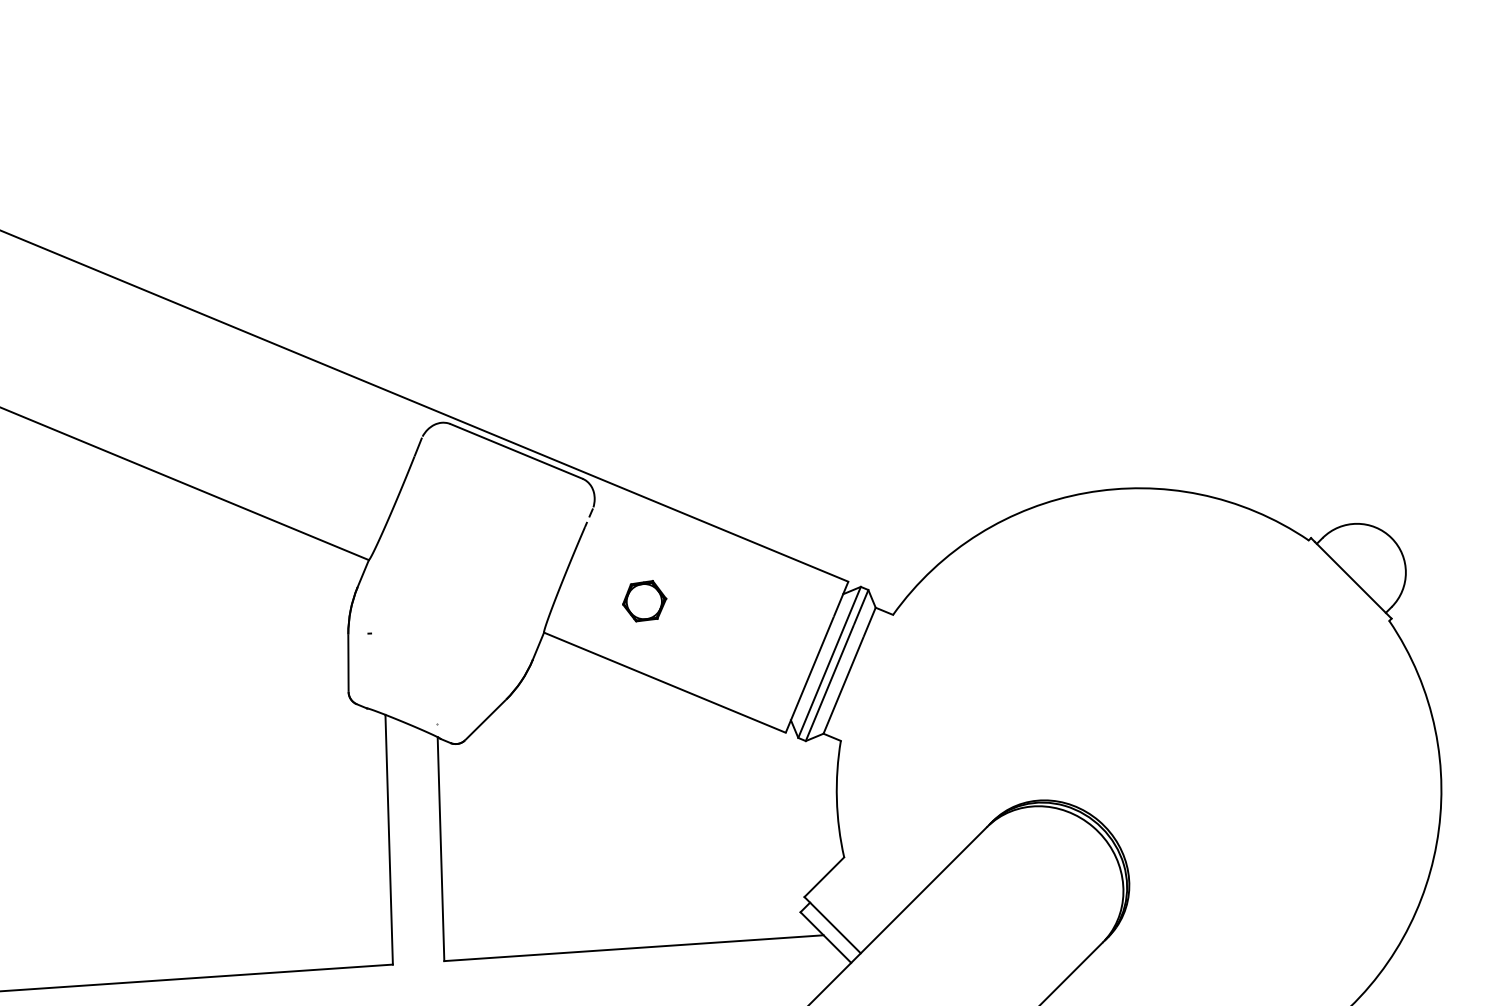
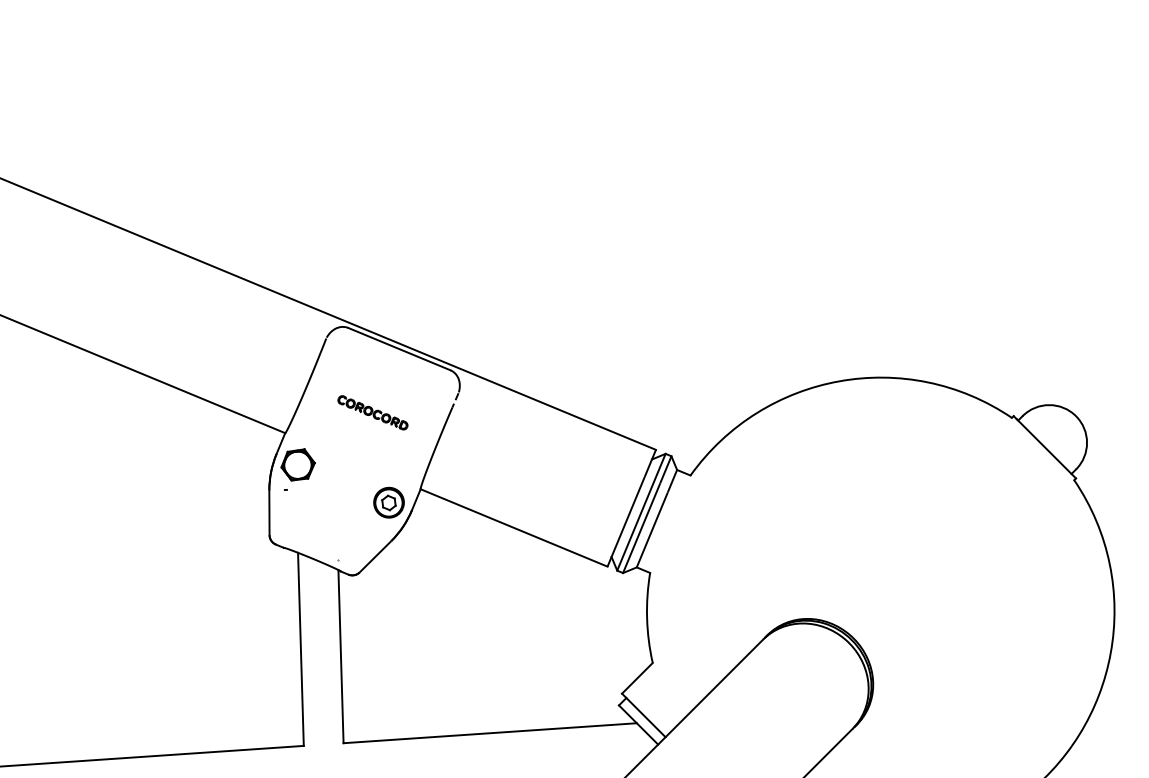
part: (481, 533) -> (372, 412), added
part: (644, 601) -> (298, 465), moved
part: (503, 649) -> (389, 502), added

